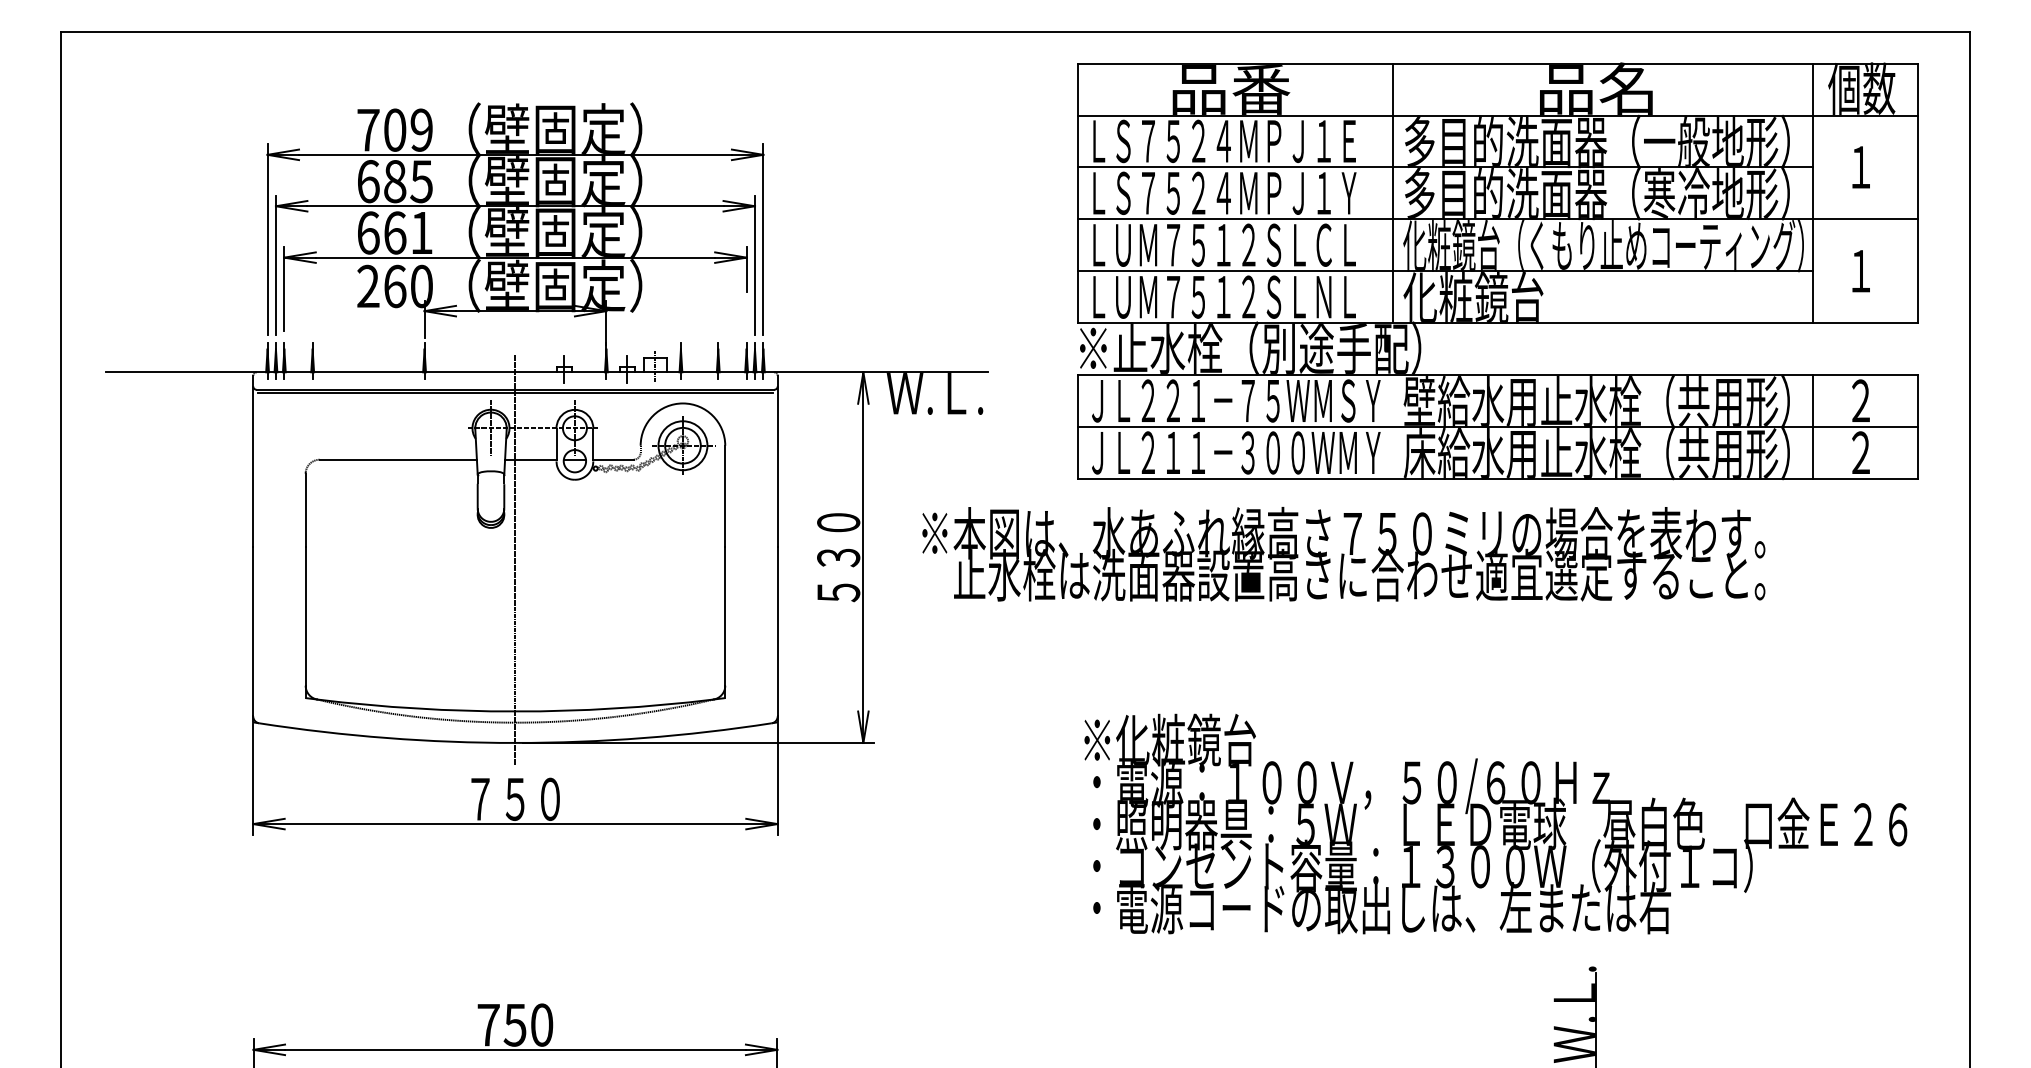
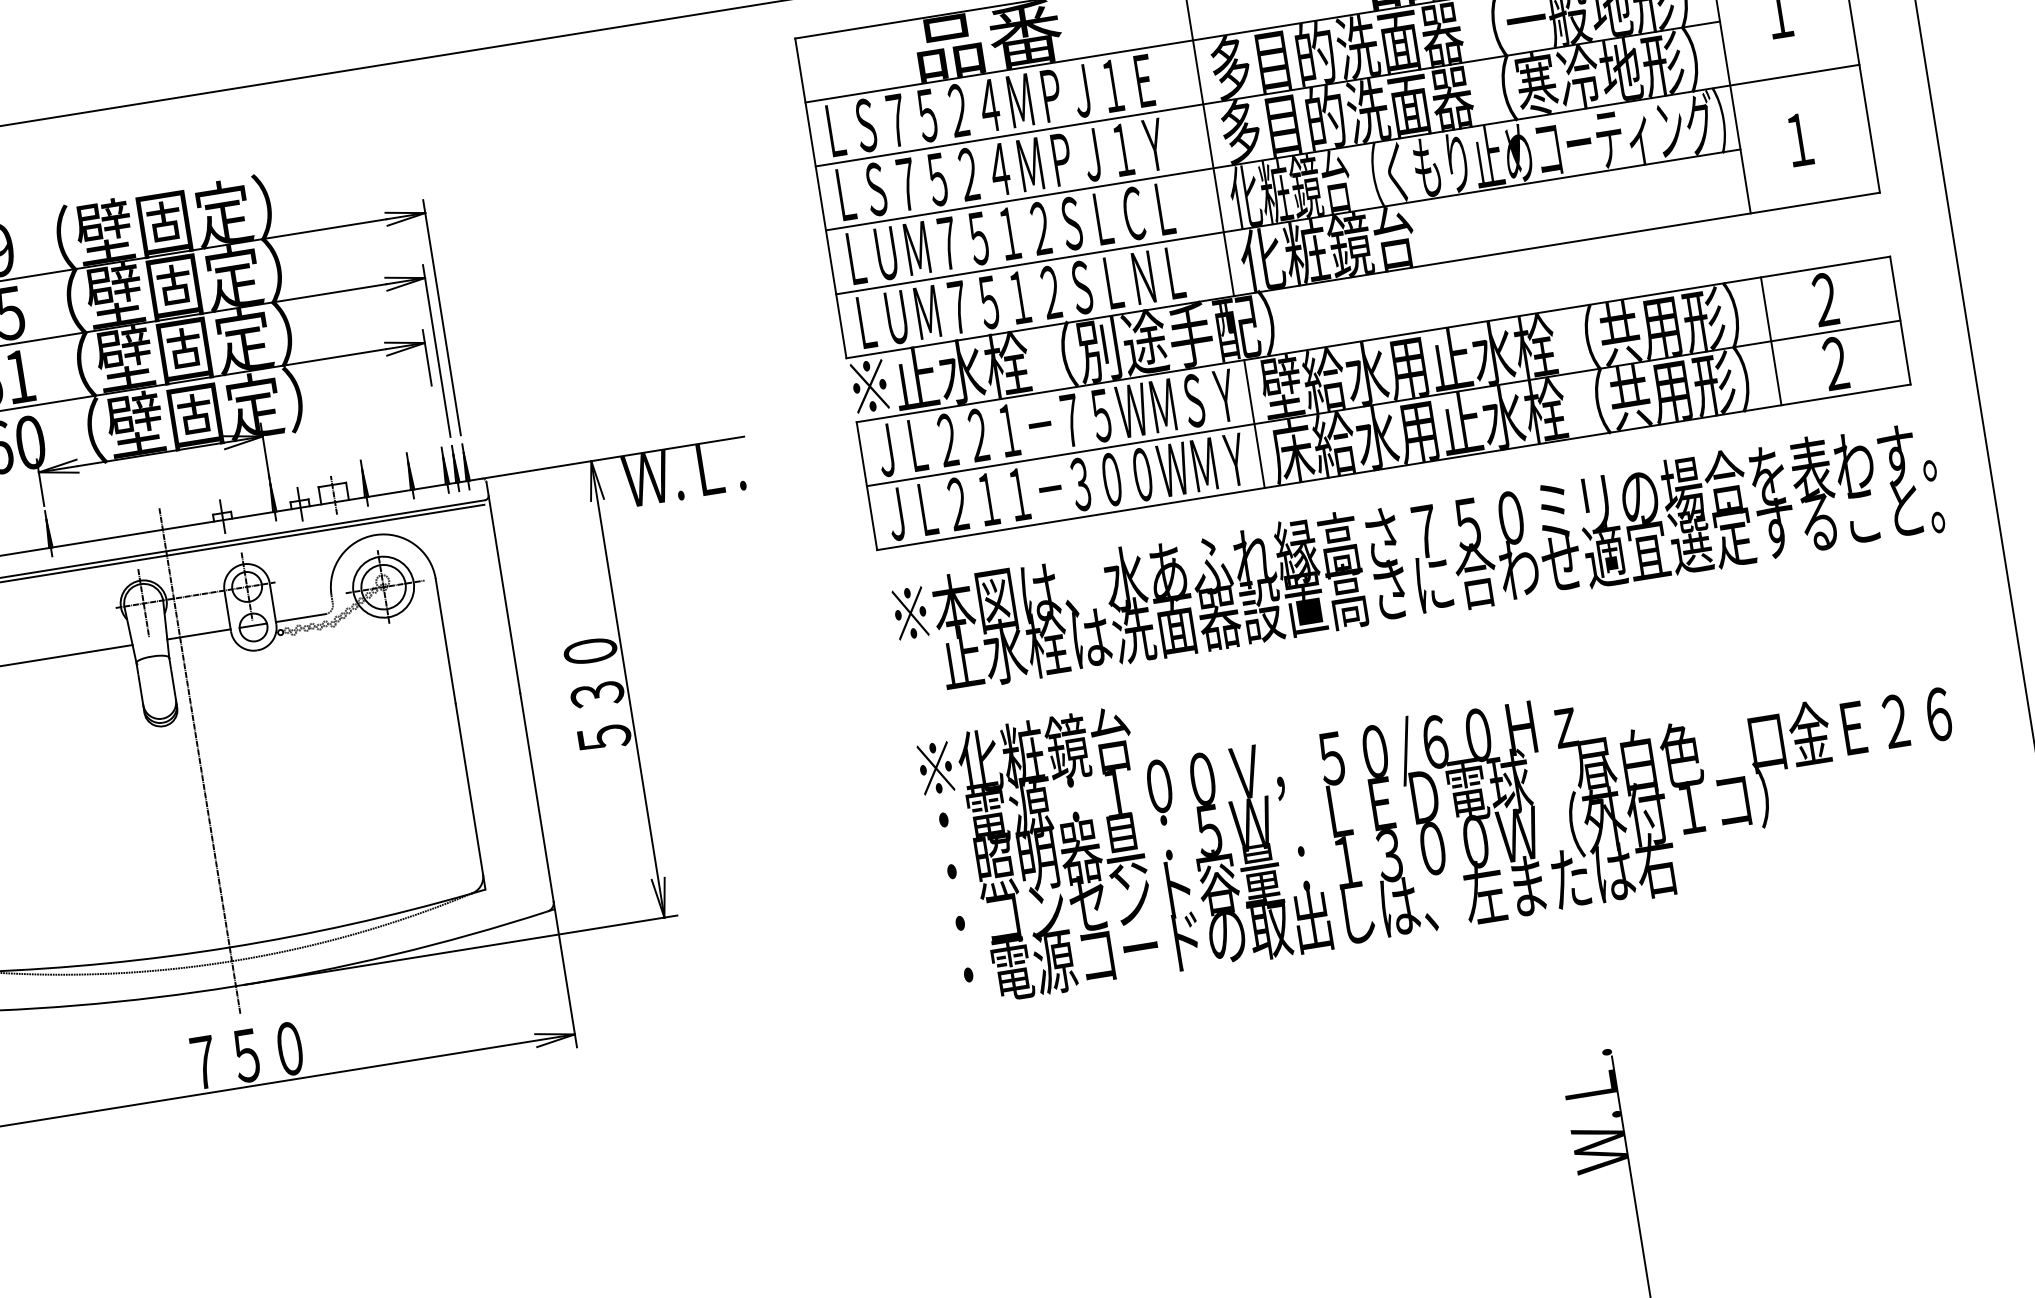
line: (1393, 426) -> (1254, 423), added
text: (1343, 554) -> (1418, 558), moved
text: (1495, 823) -> (1442, 792), moved

